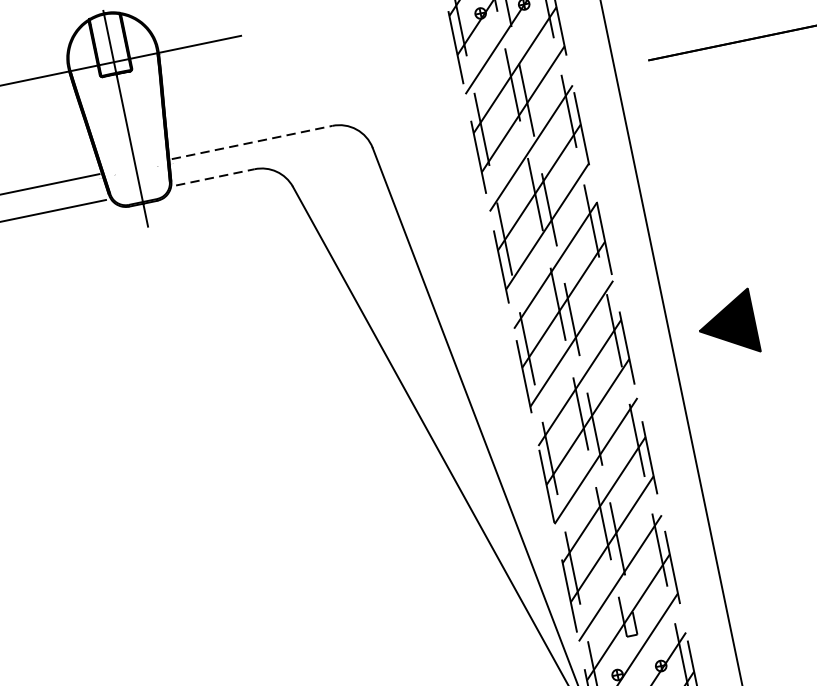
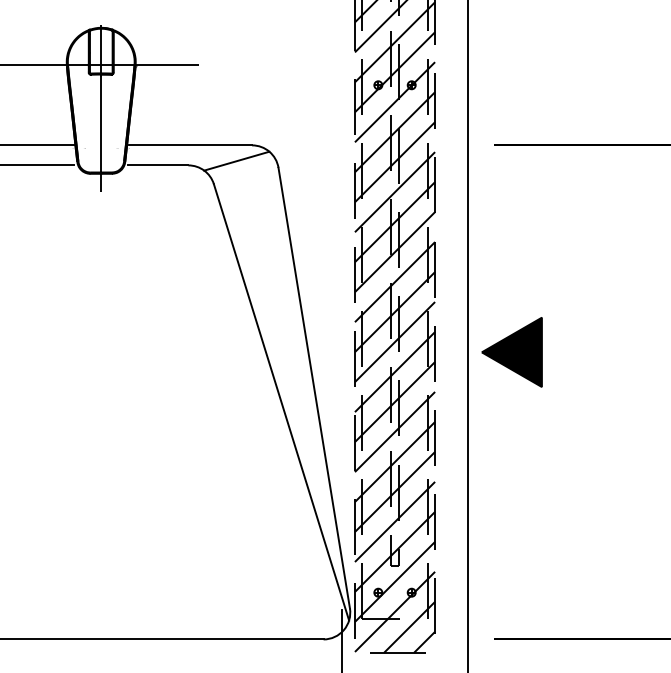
line: (252, 142) -> (190, 145), dashed -> solid
line: (316, 149) -> (236, 160), added
line: (215, 177) -> (158, 165), dashed -> solid
part: (726, 325) -> (511, 352), size x1.43

